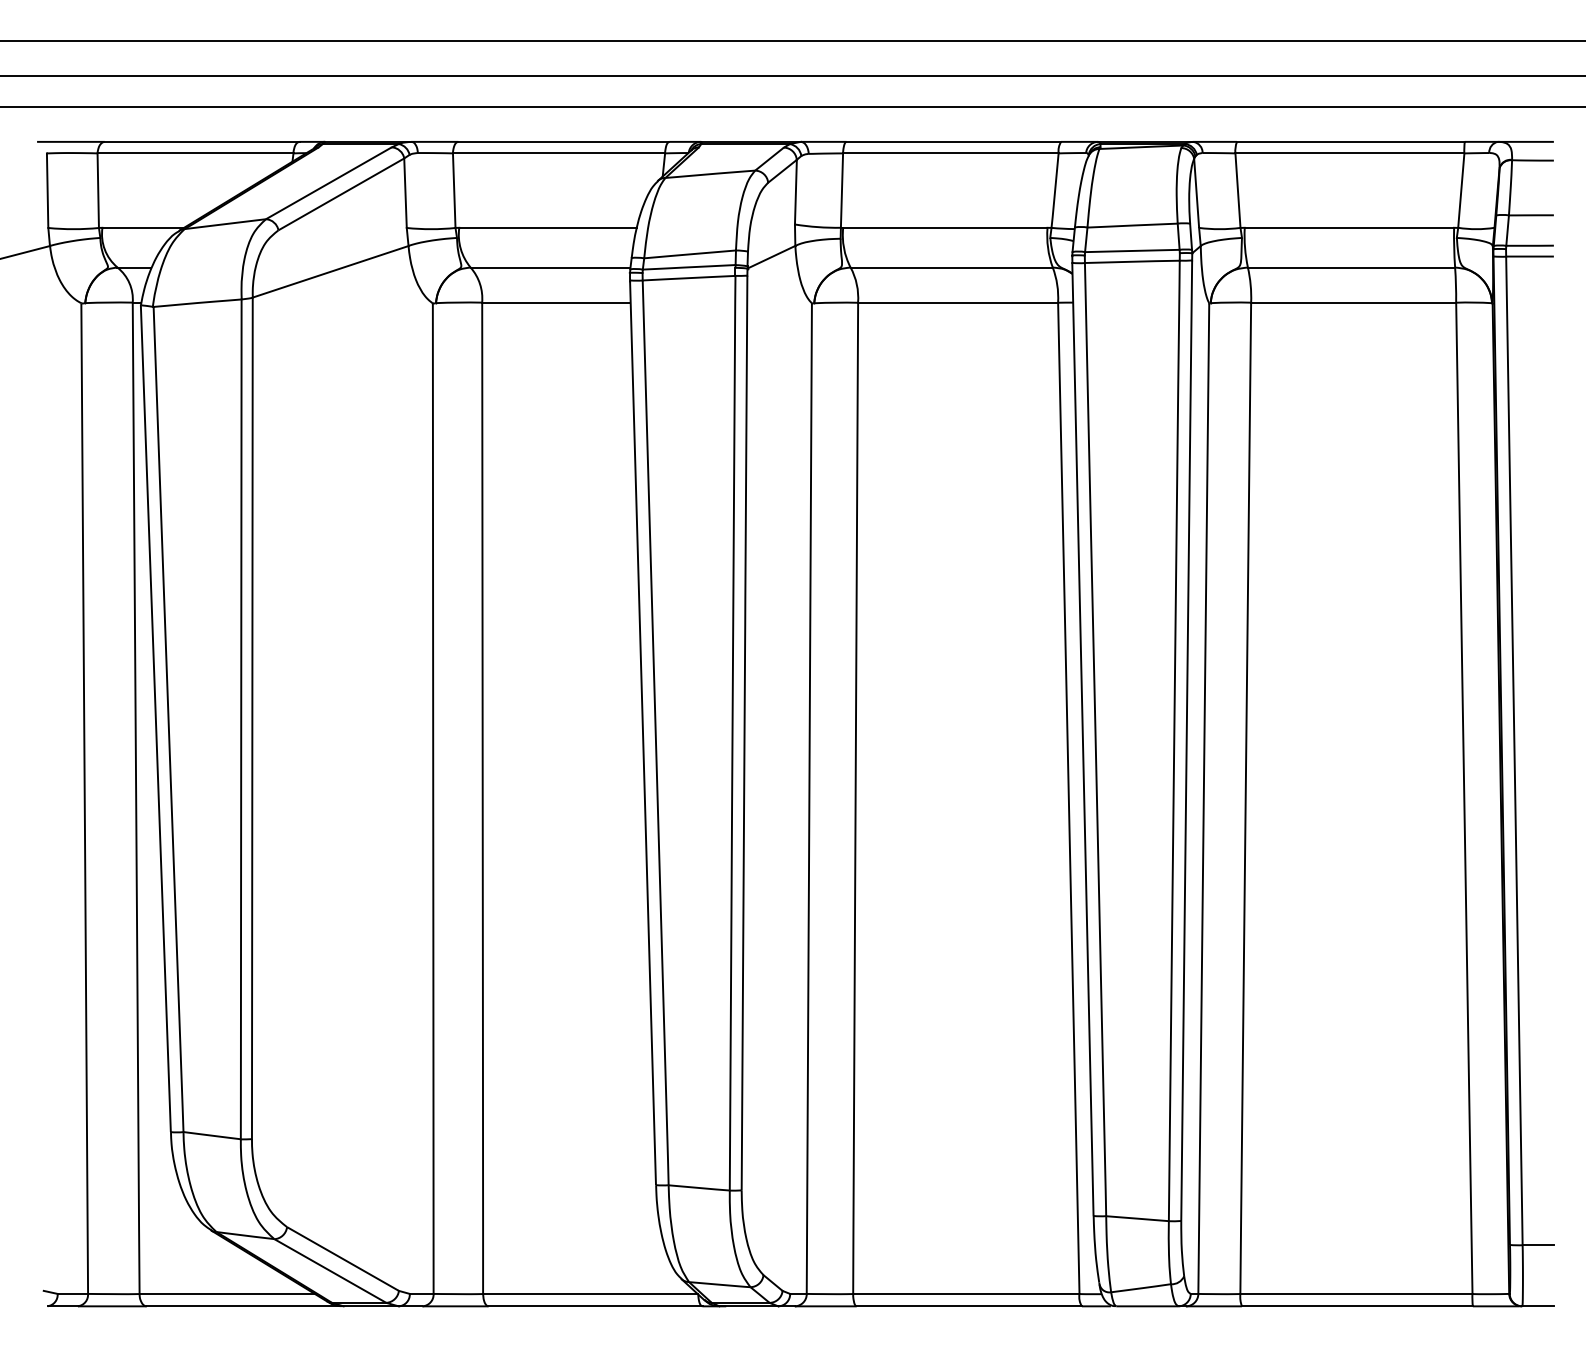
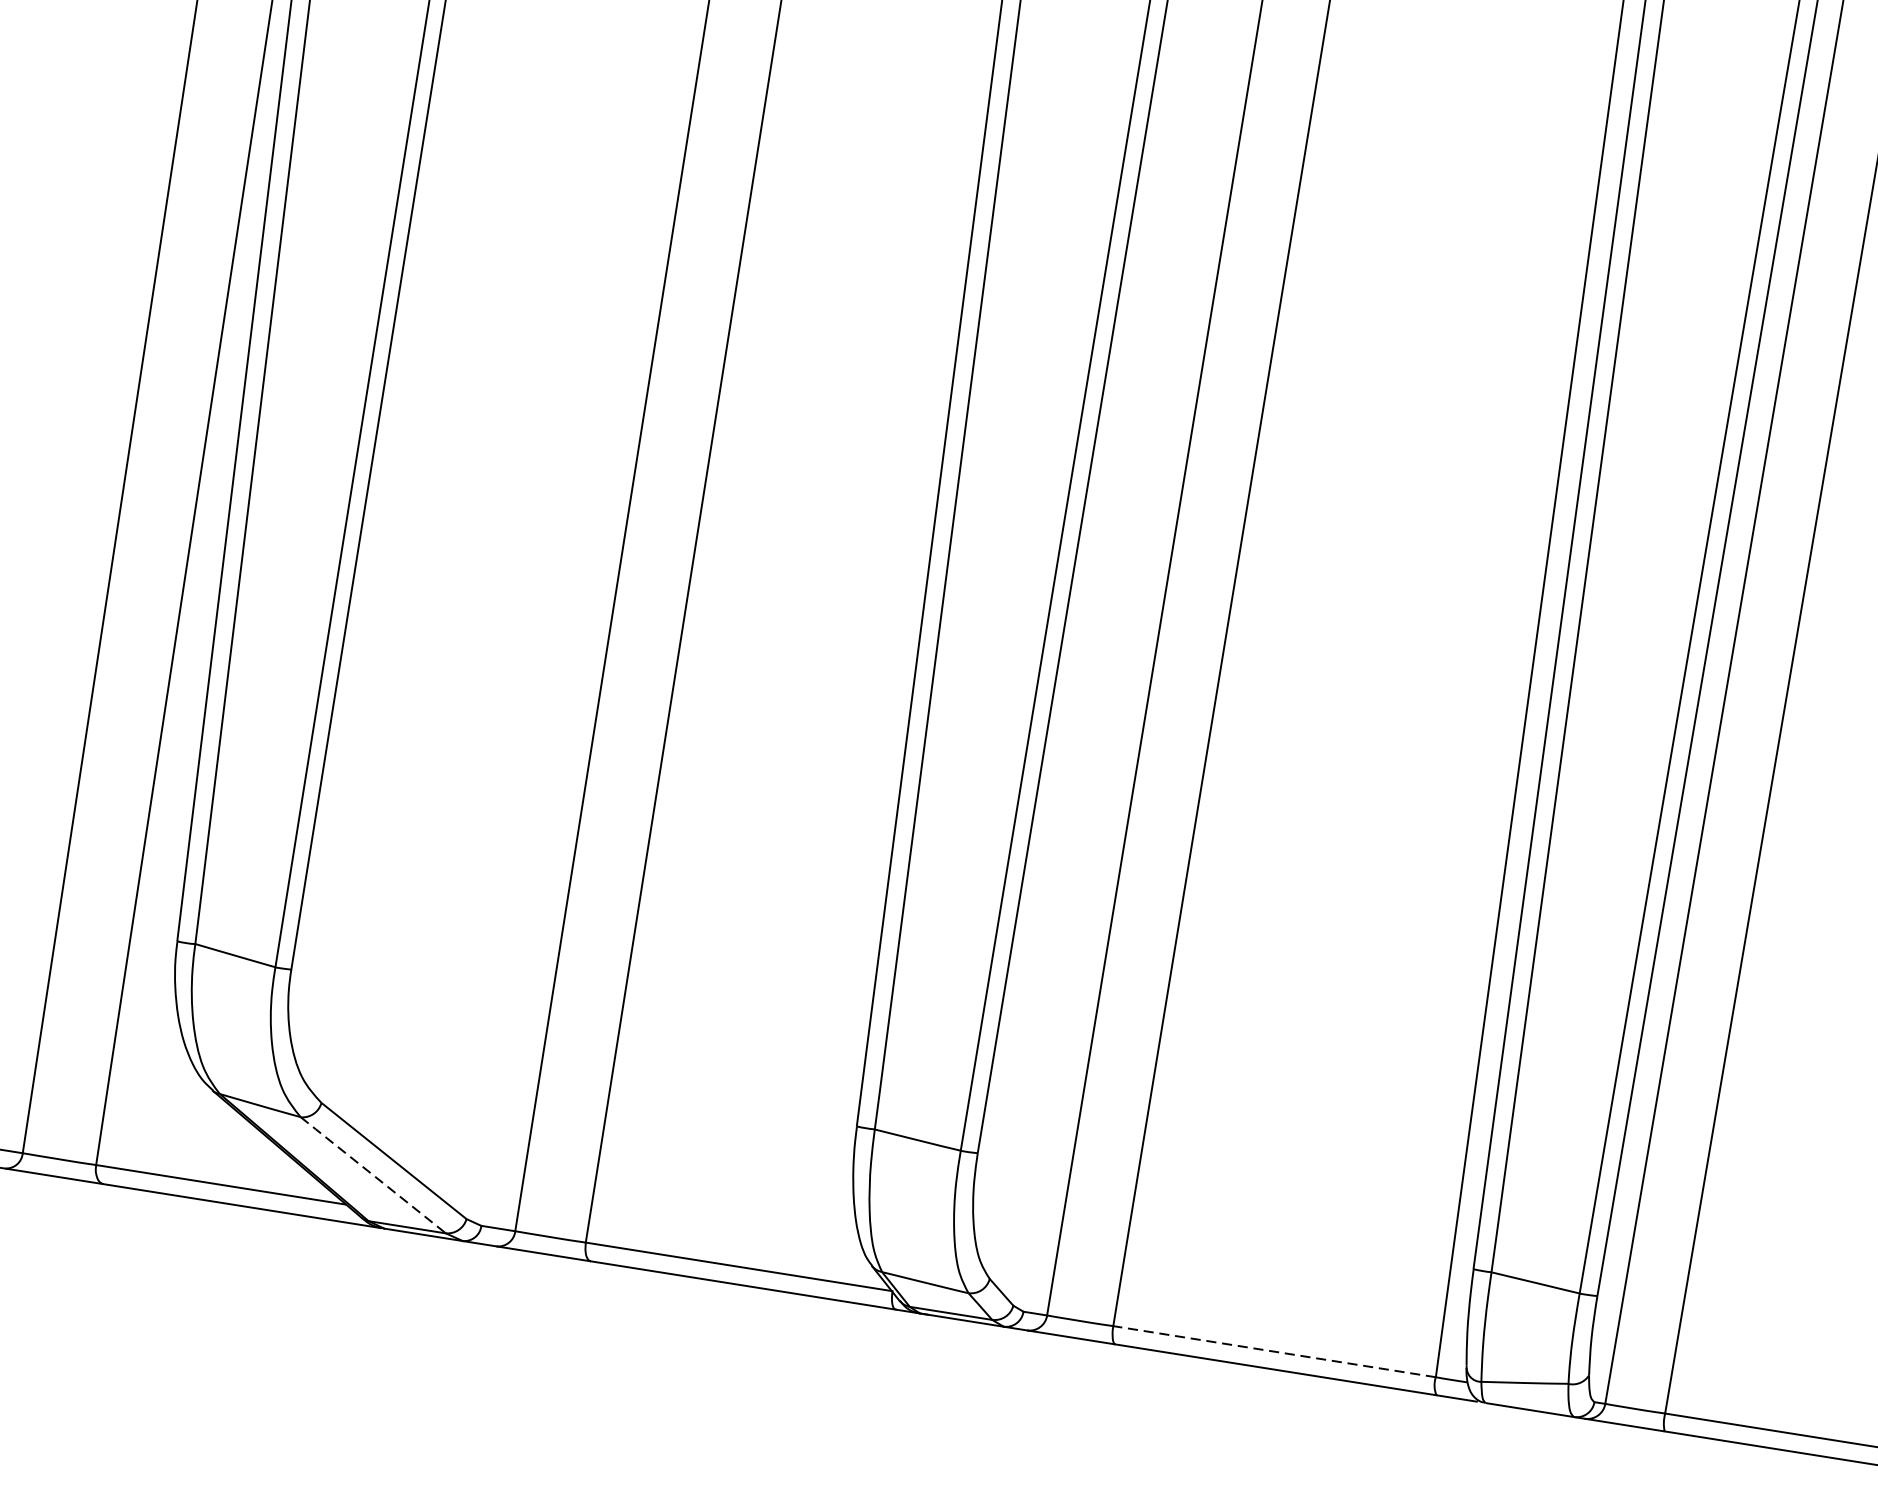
line: (330, 1270) -> (373, 1174), solid -> dashed
line: (965, 1294) -> (1273, 1352), solid -> dashed

